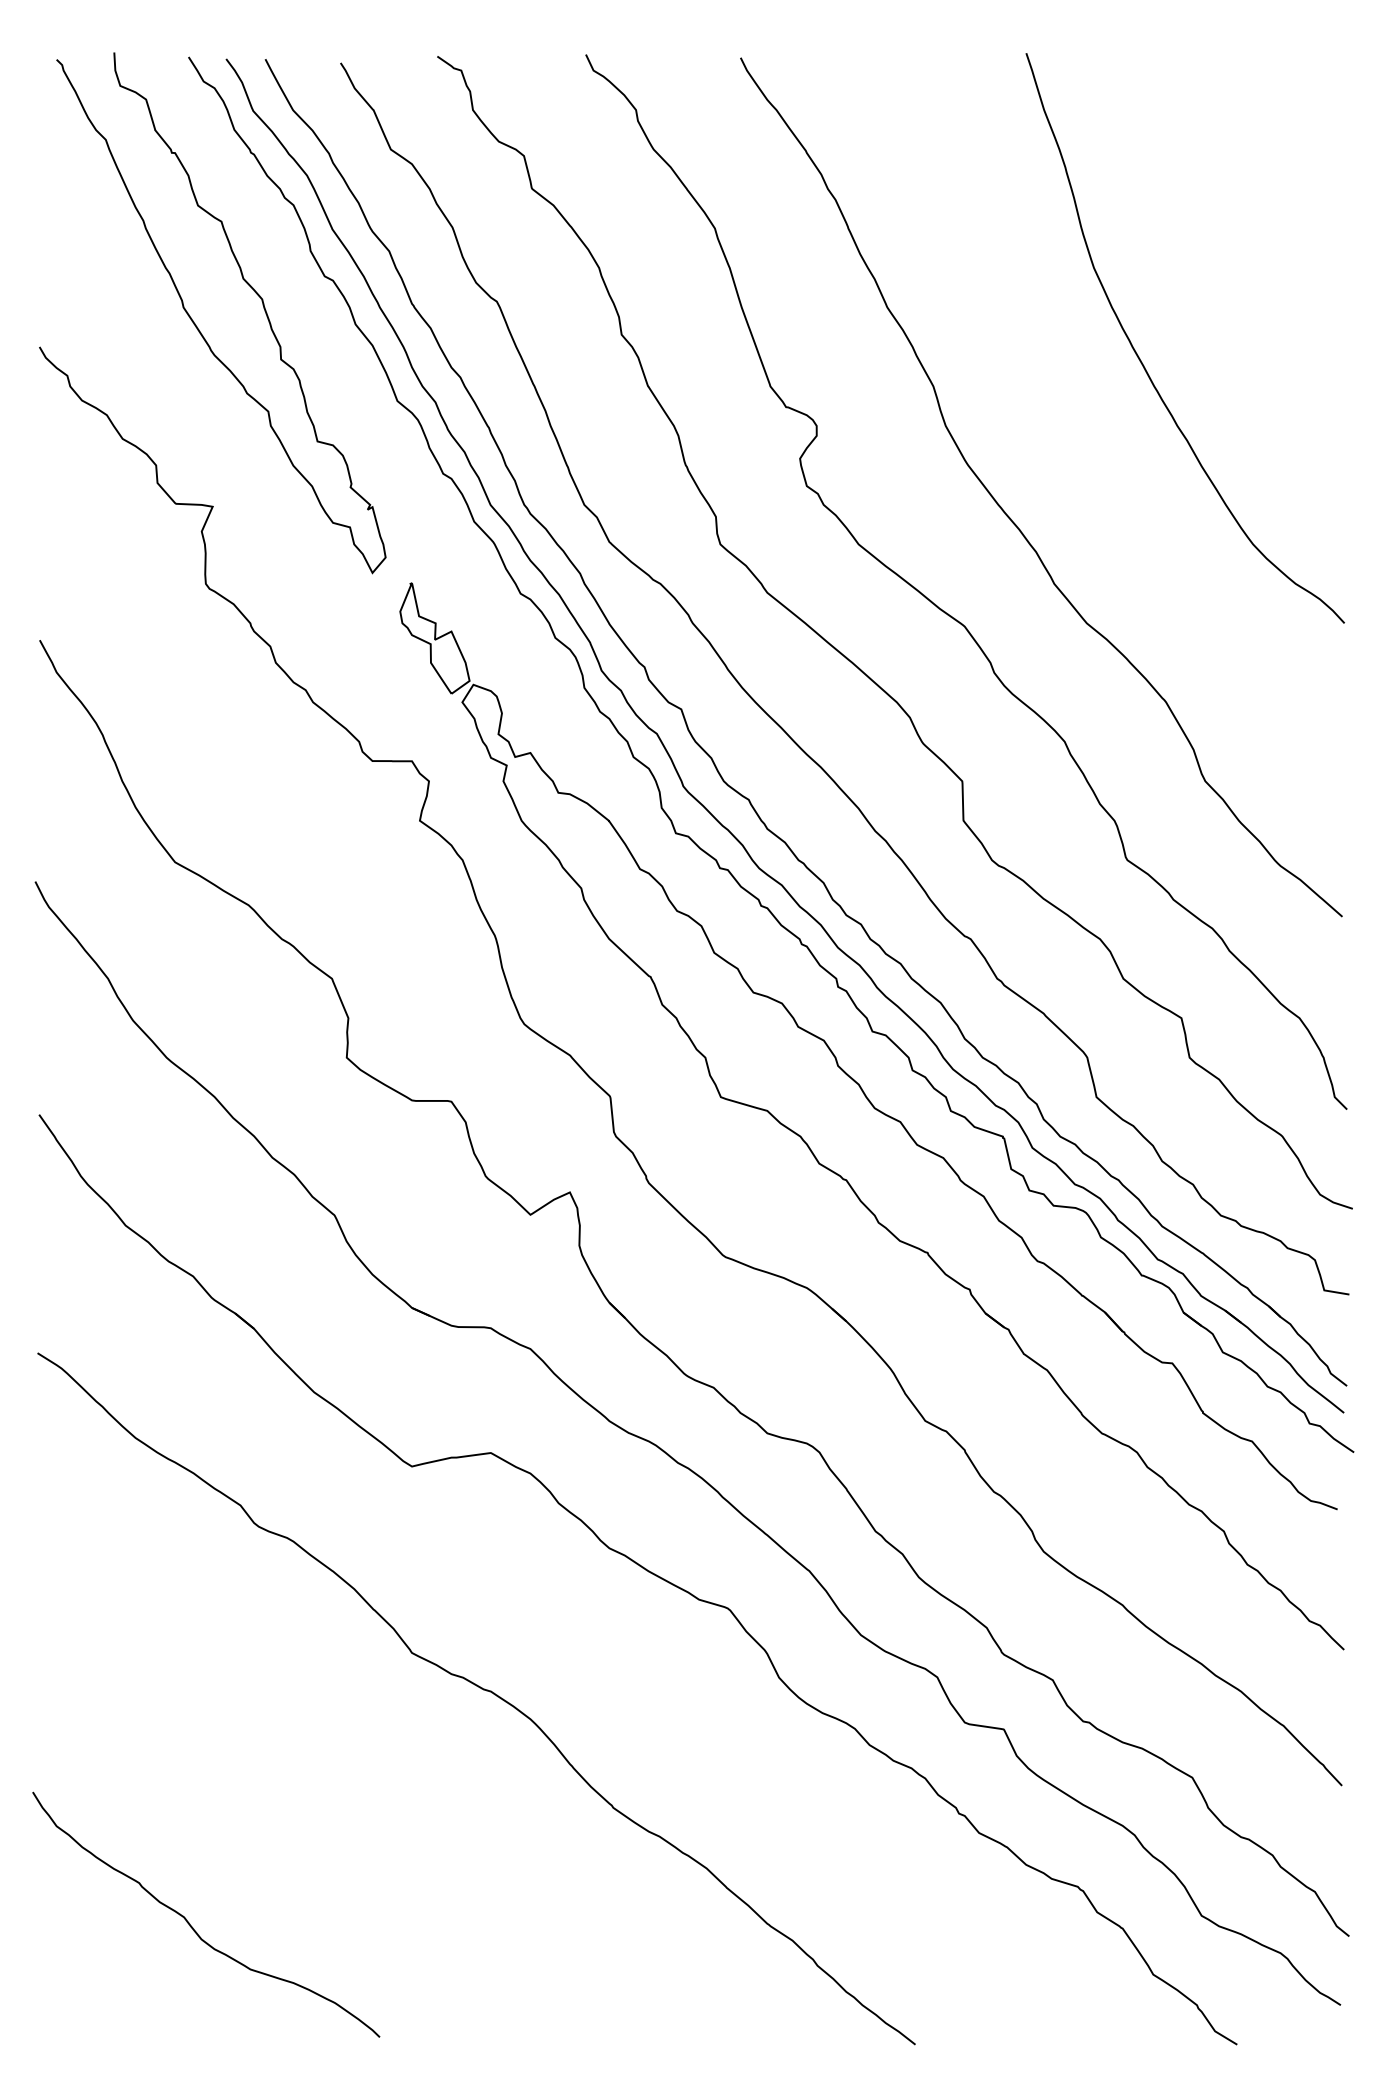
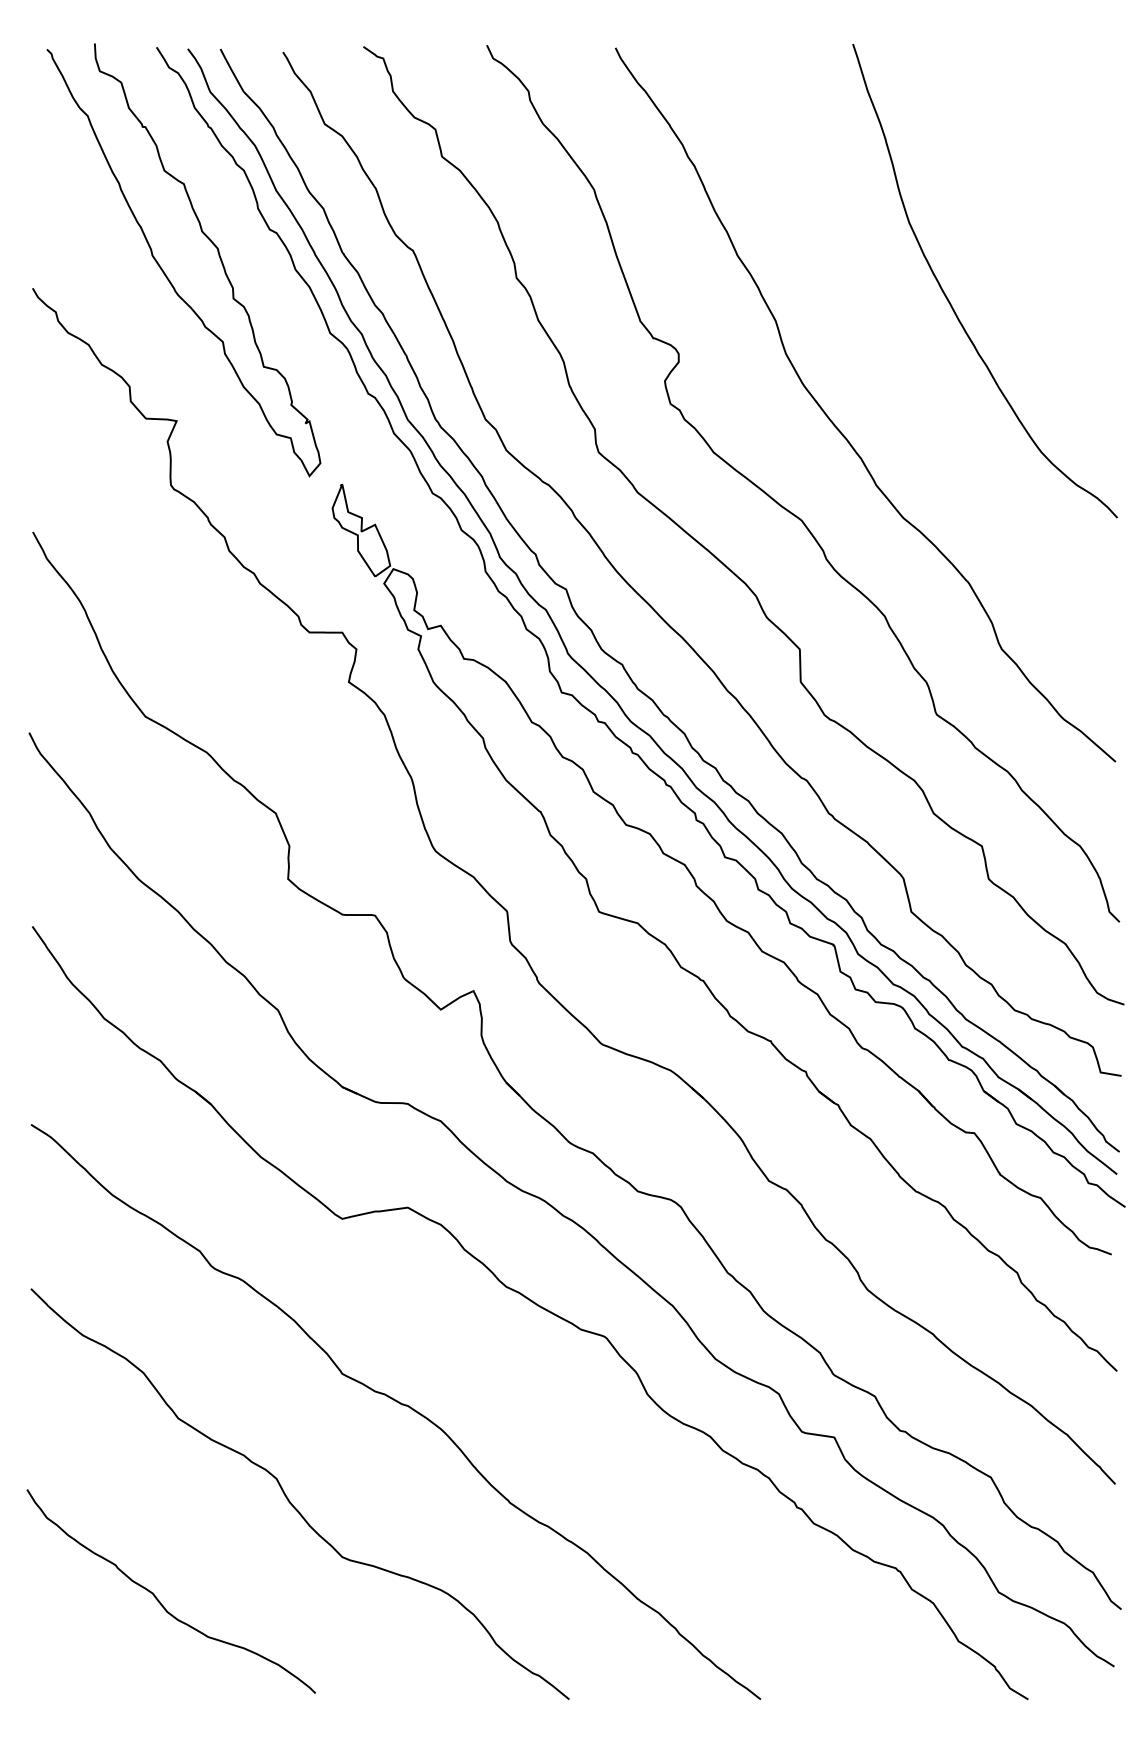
curve: (348, 1804) -> (289, 1499), added

